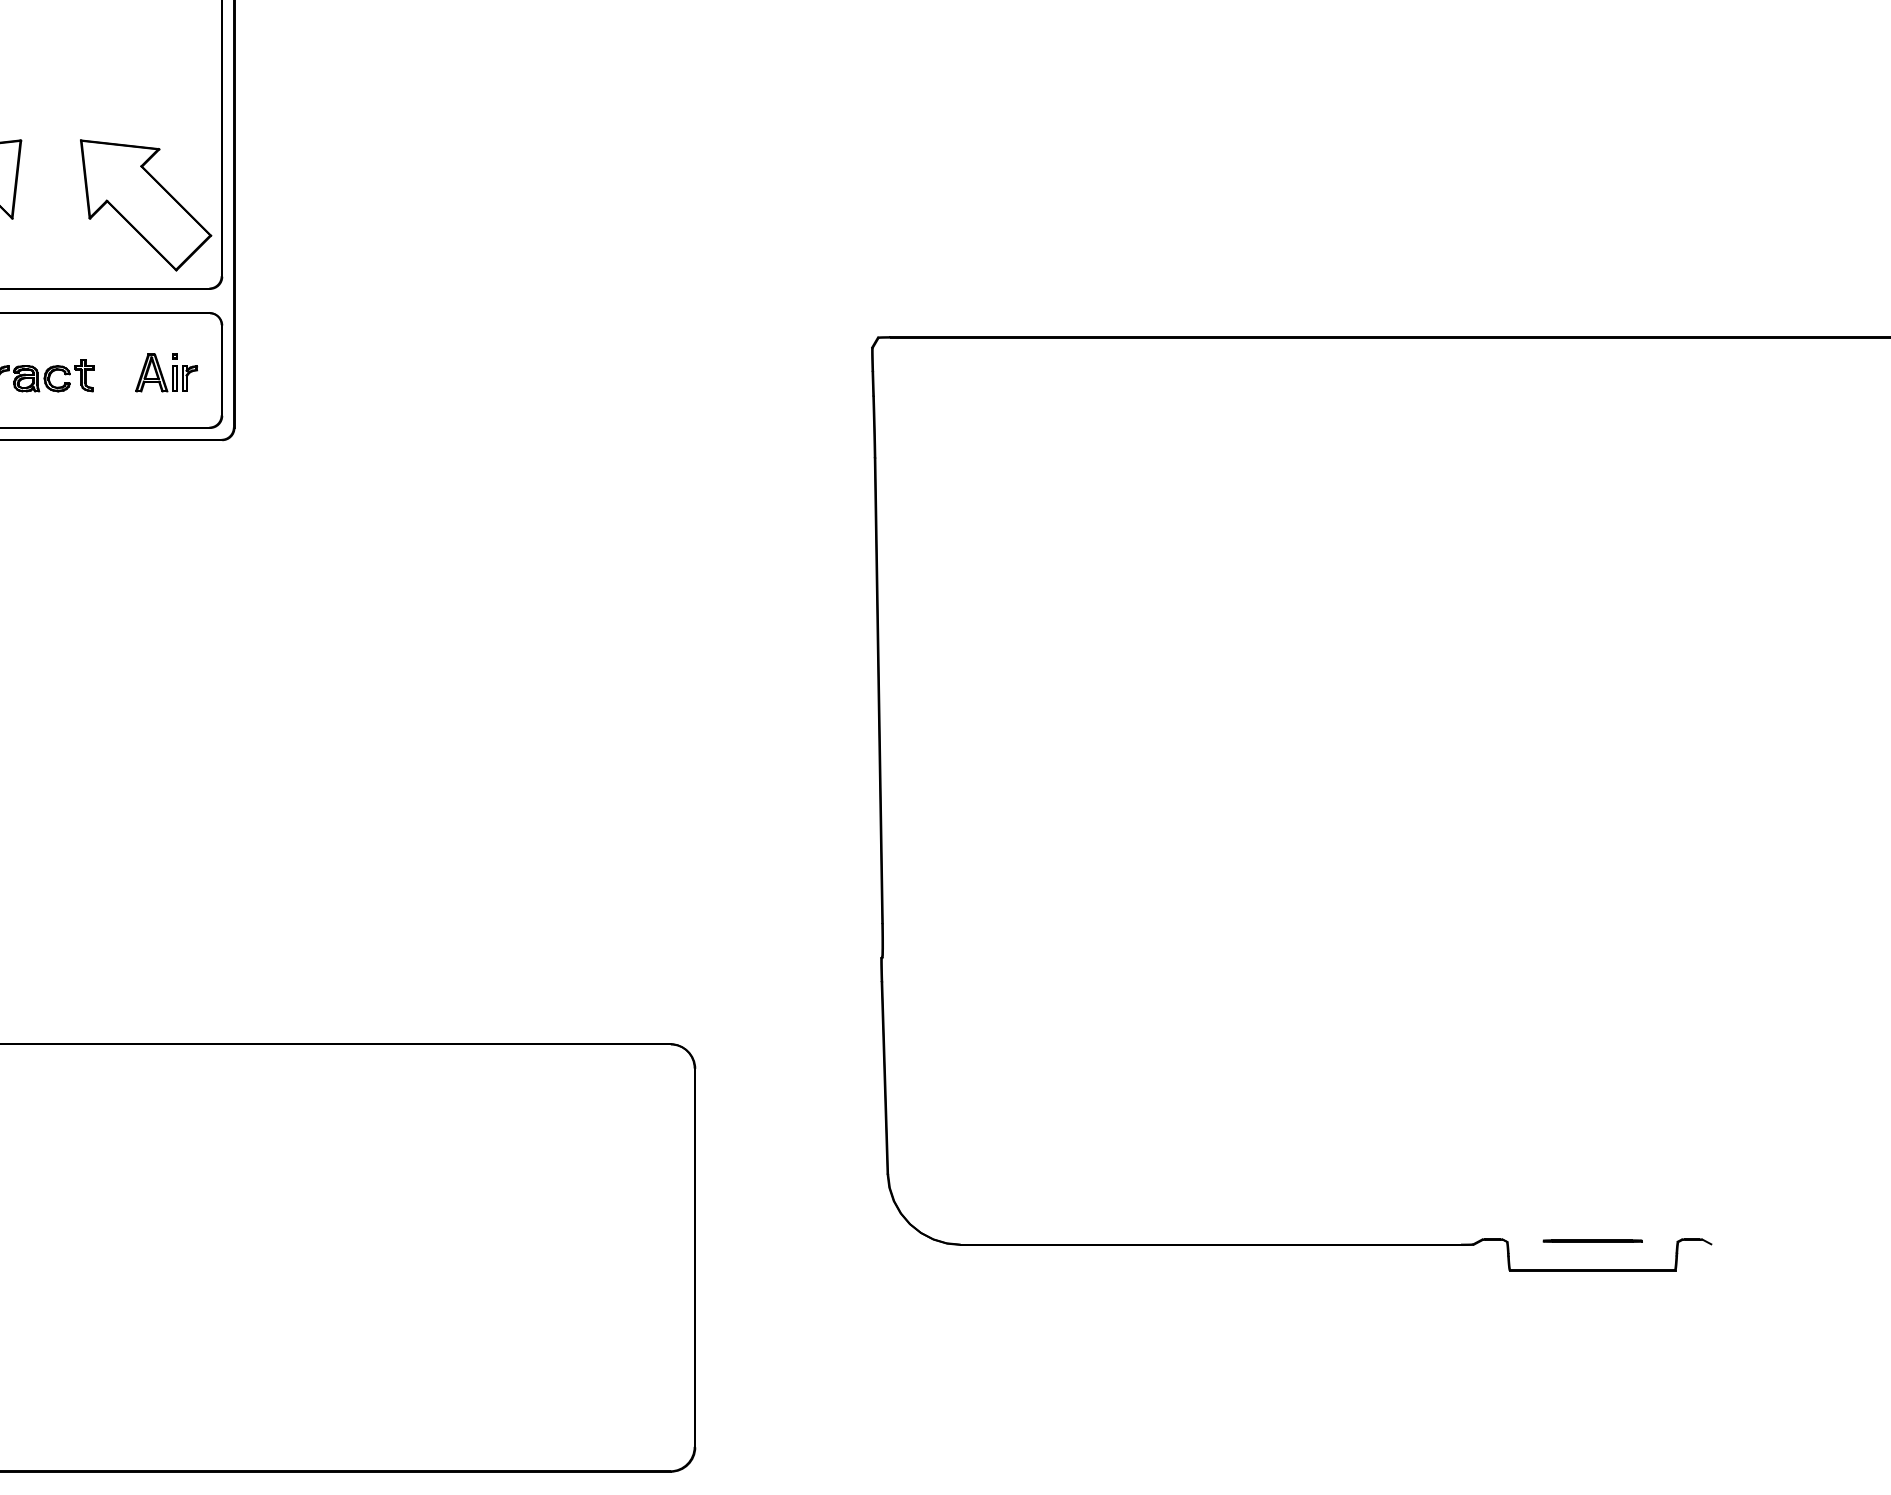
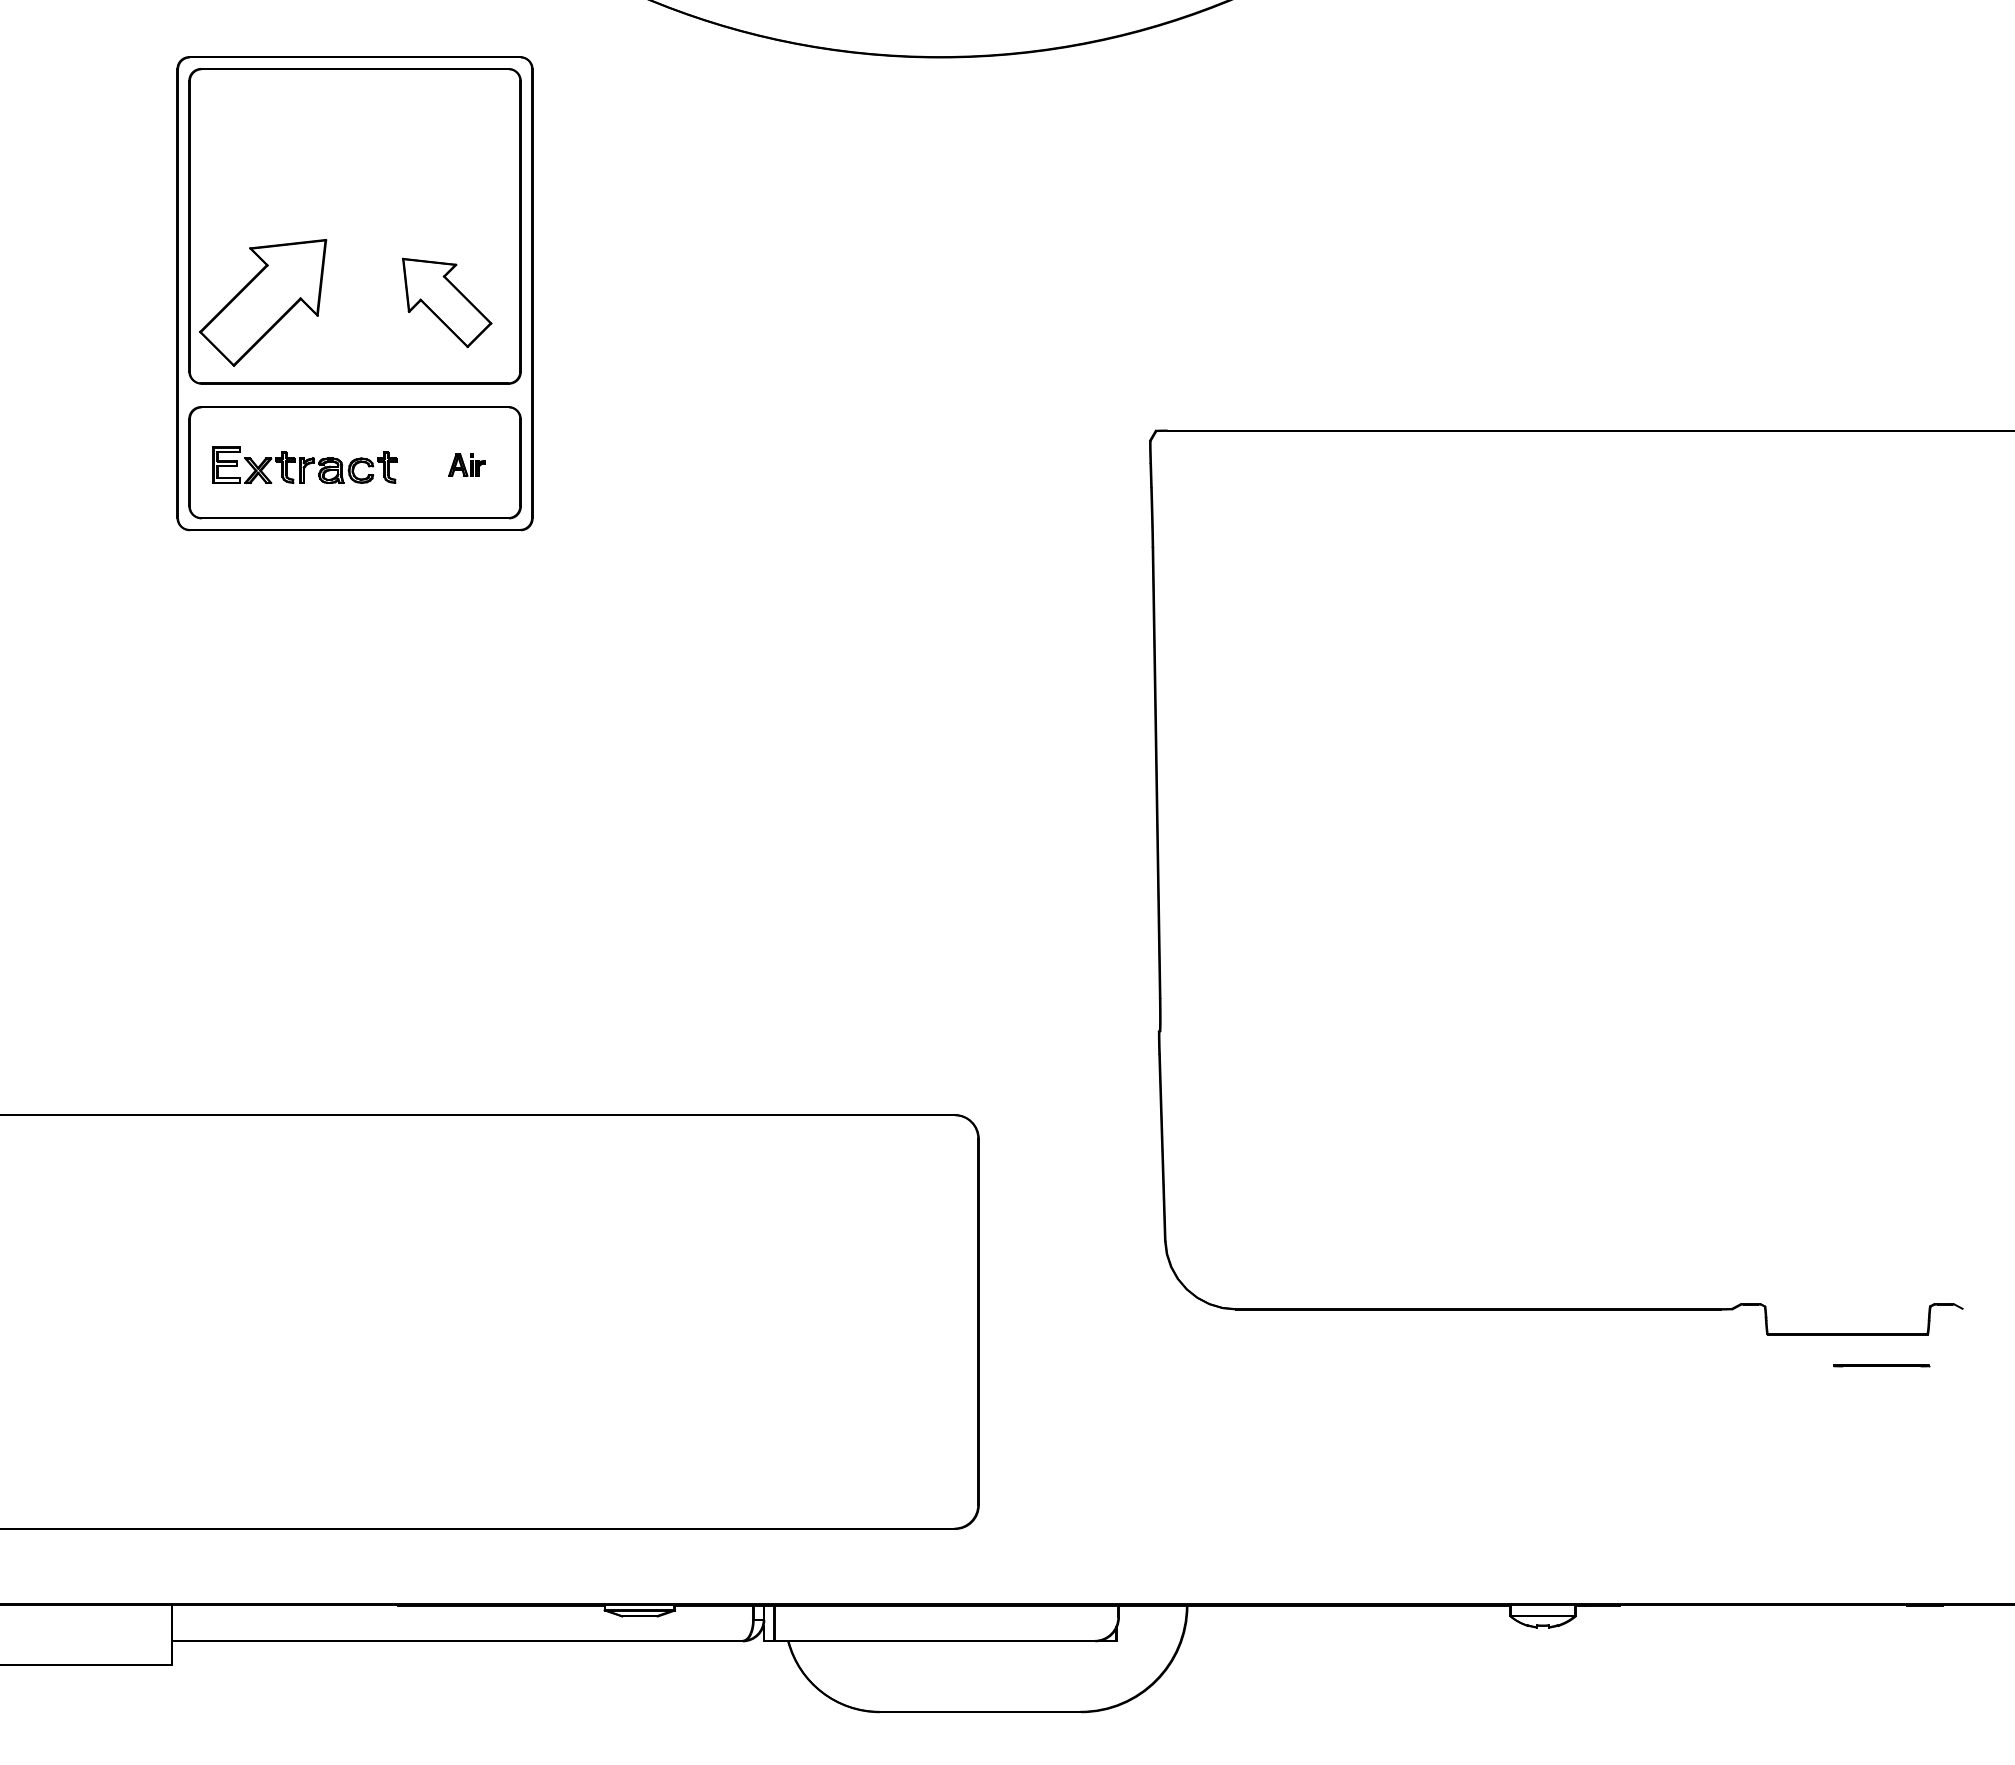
part: (146, 204) -> (447, 302), size x0.7
part: (166, 372) -> (466, 464), size x0.6
line: (1592, 1240) -> (1881, 1365), moved

